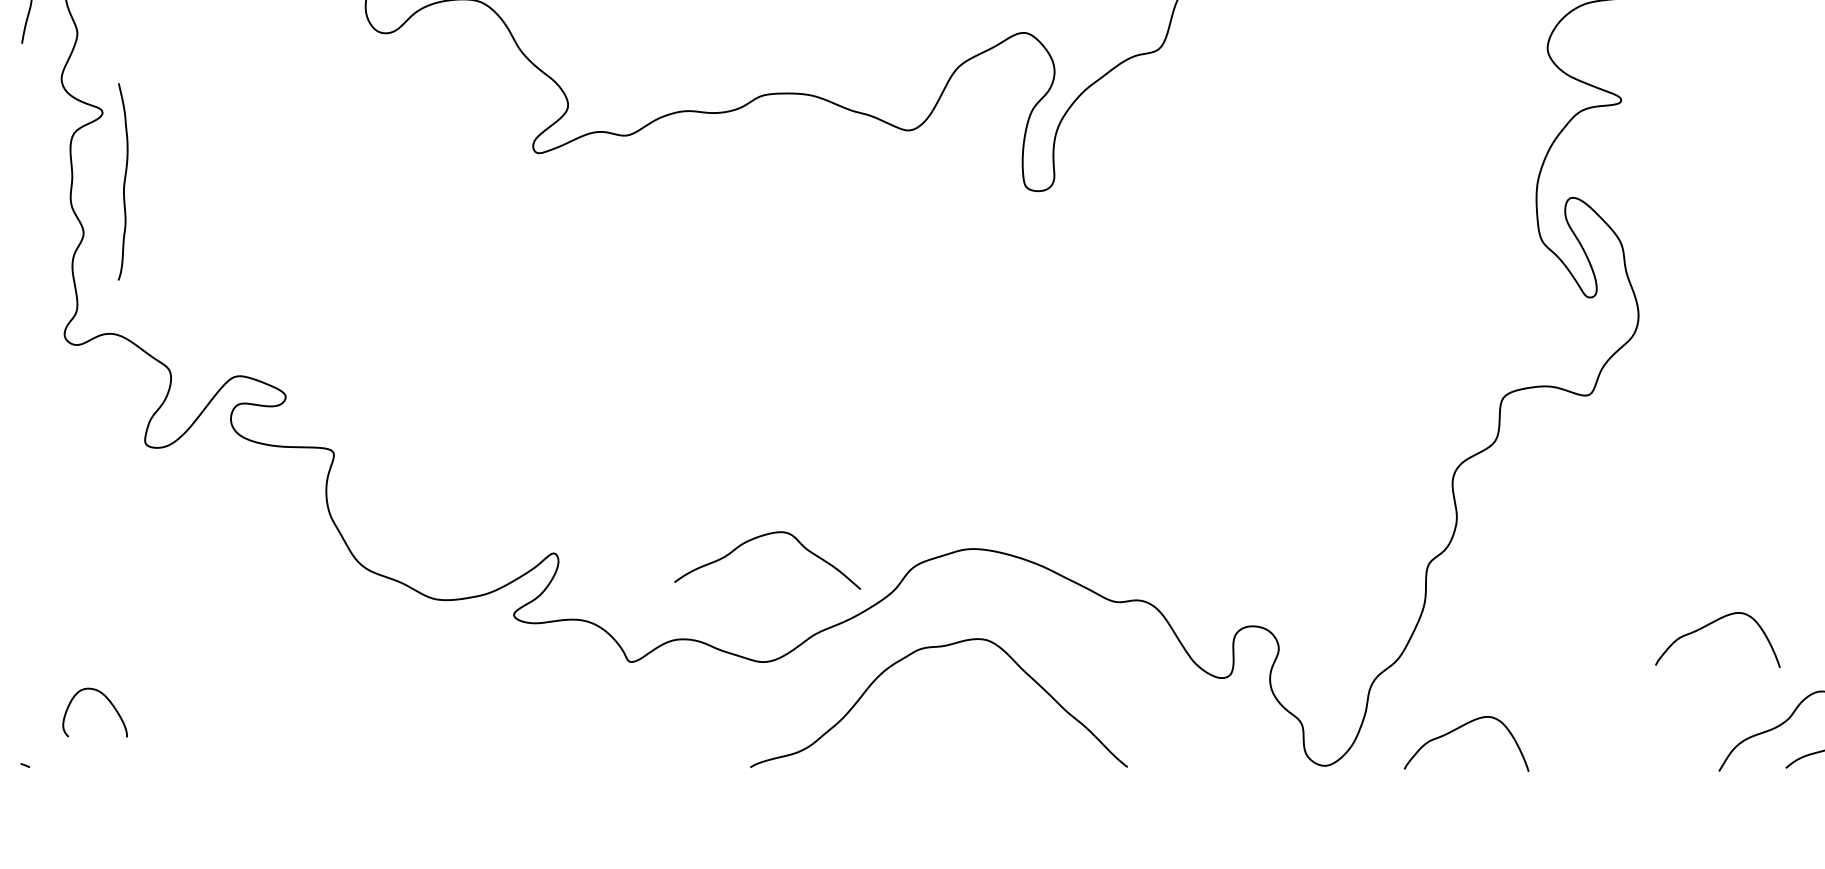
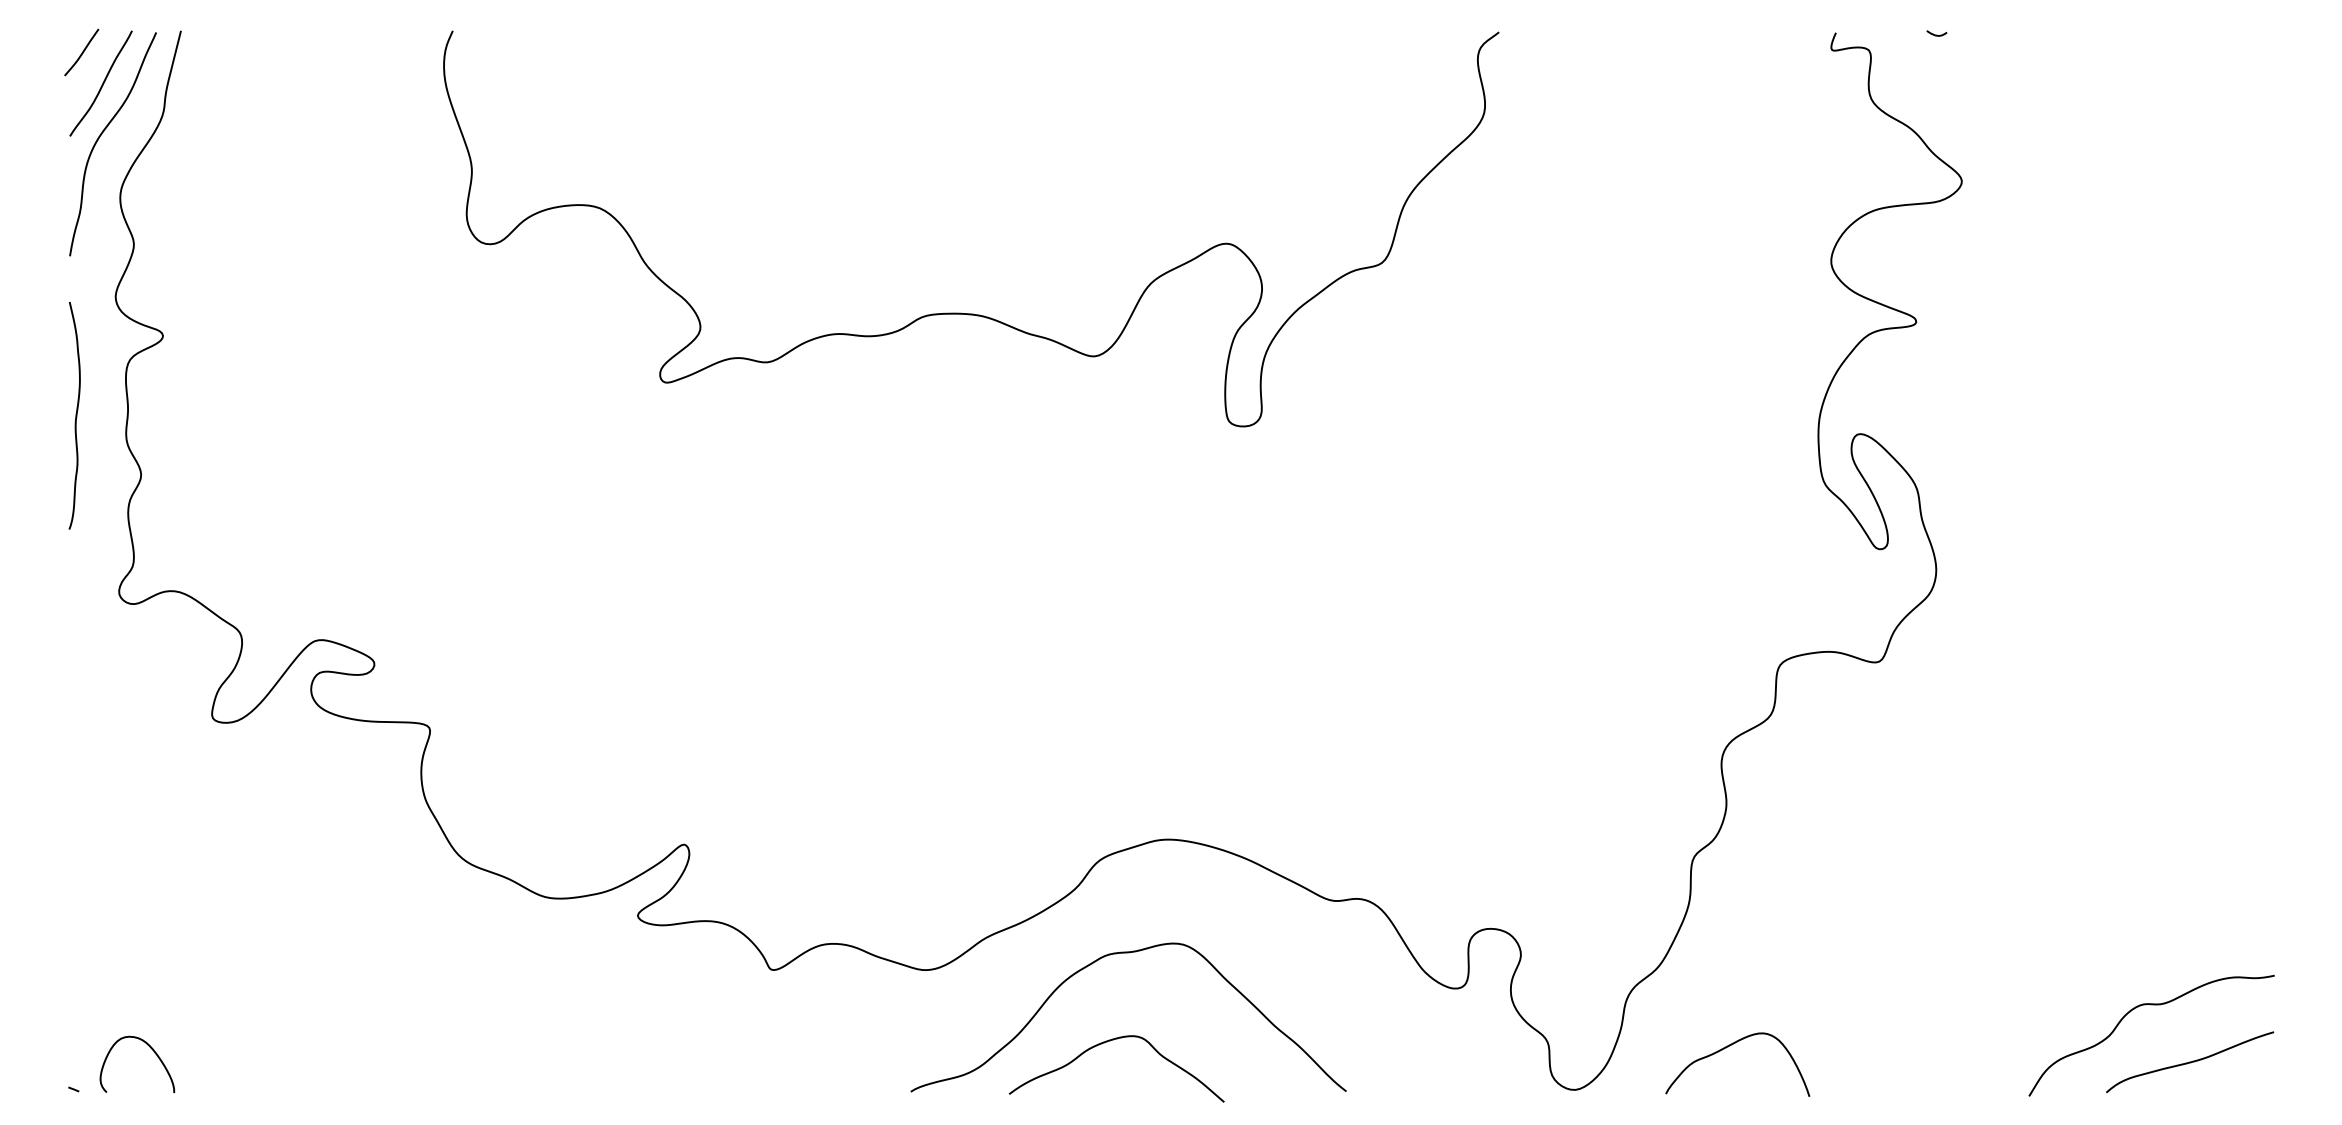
curve: (123, 181) -> (75, 415), moved
curve: (759, 537) -> (1107, 1042), moved
curve: (1709, 625) -> (2018, 927), removed
curve: (109, 703) -> (154, 1053), moved

